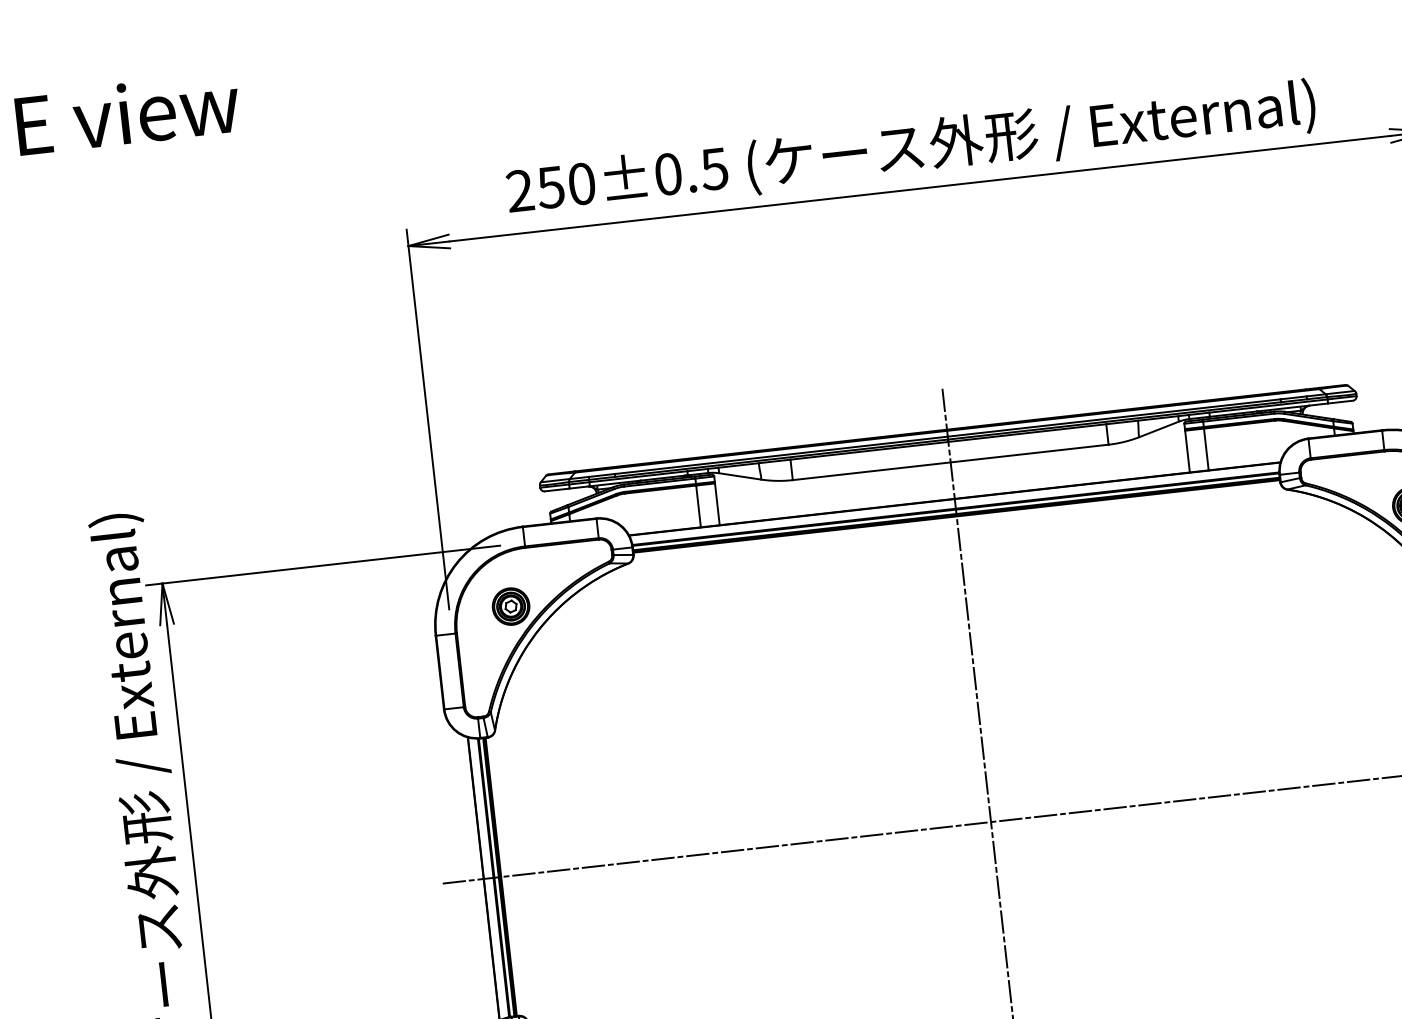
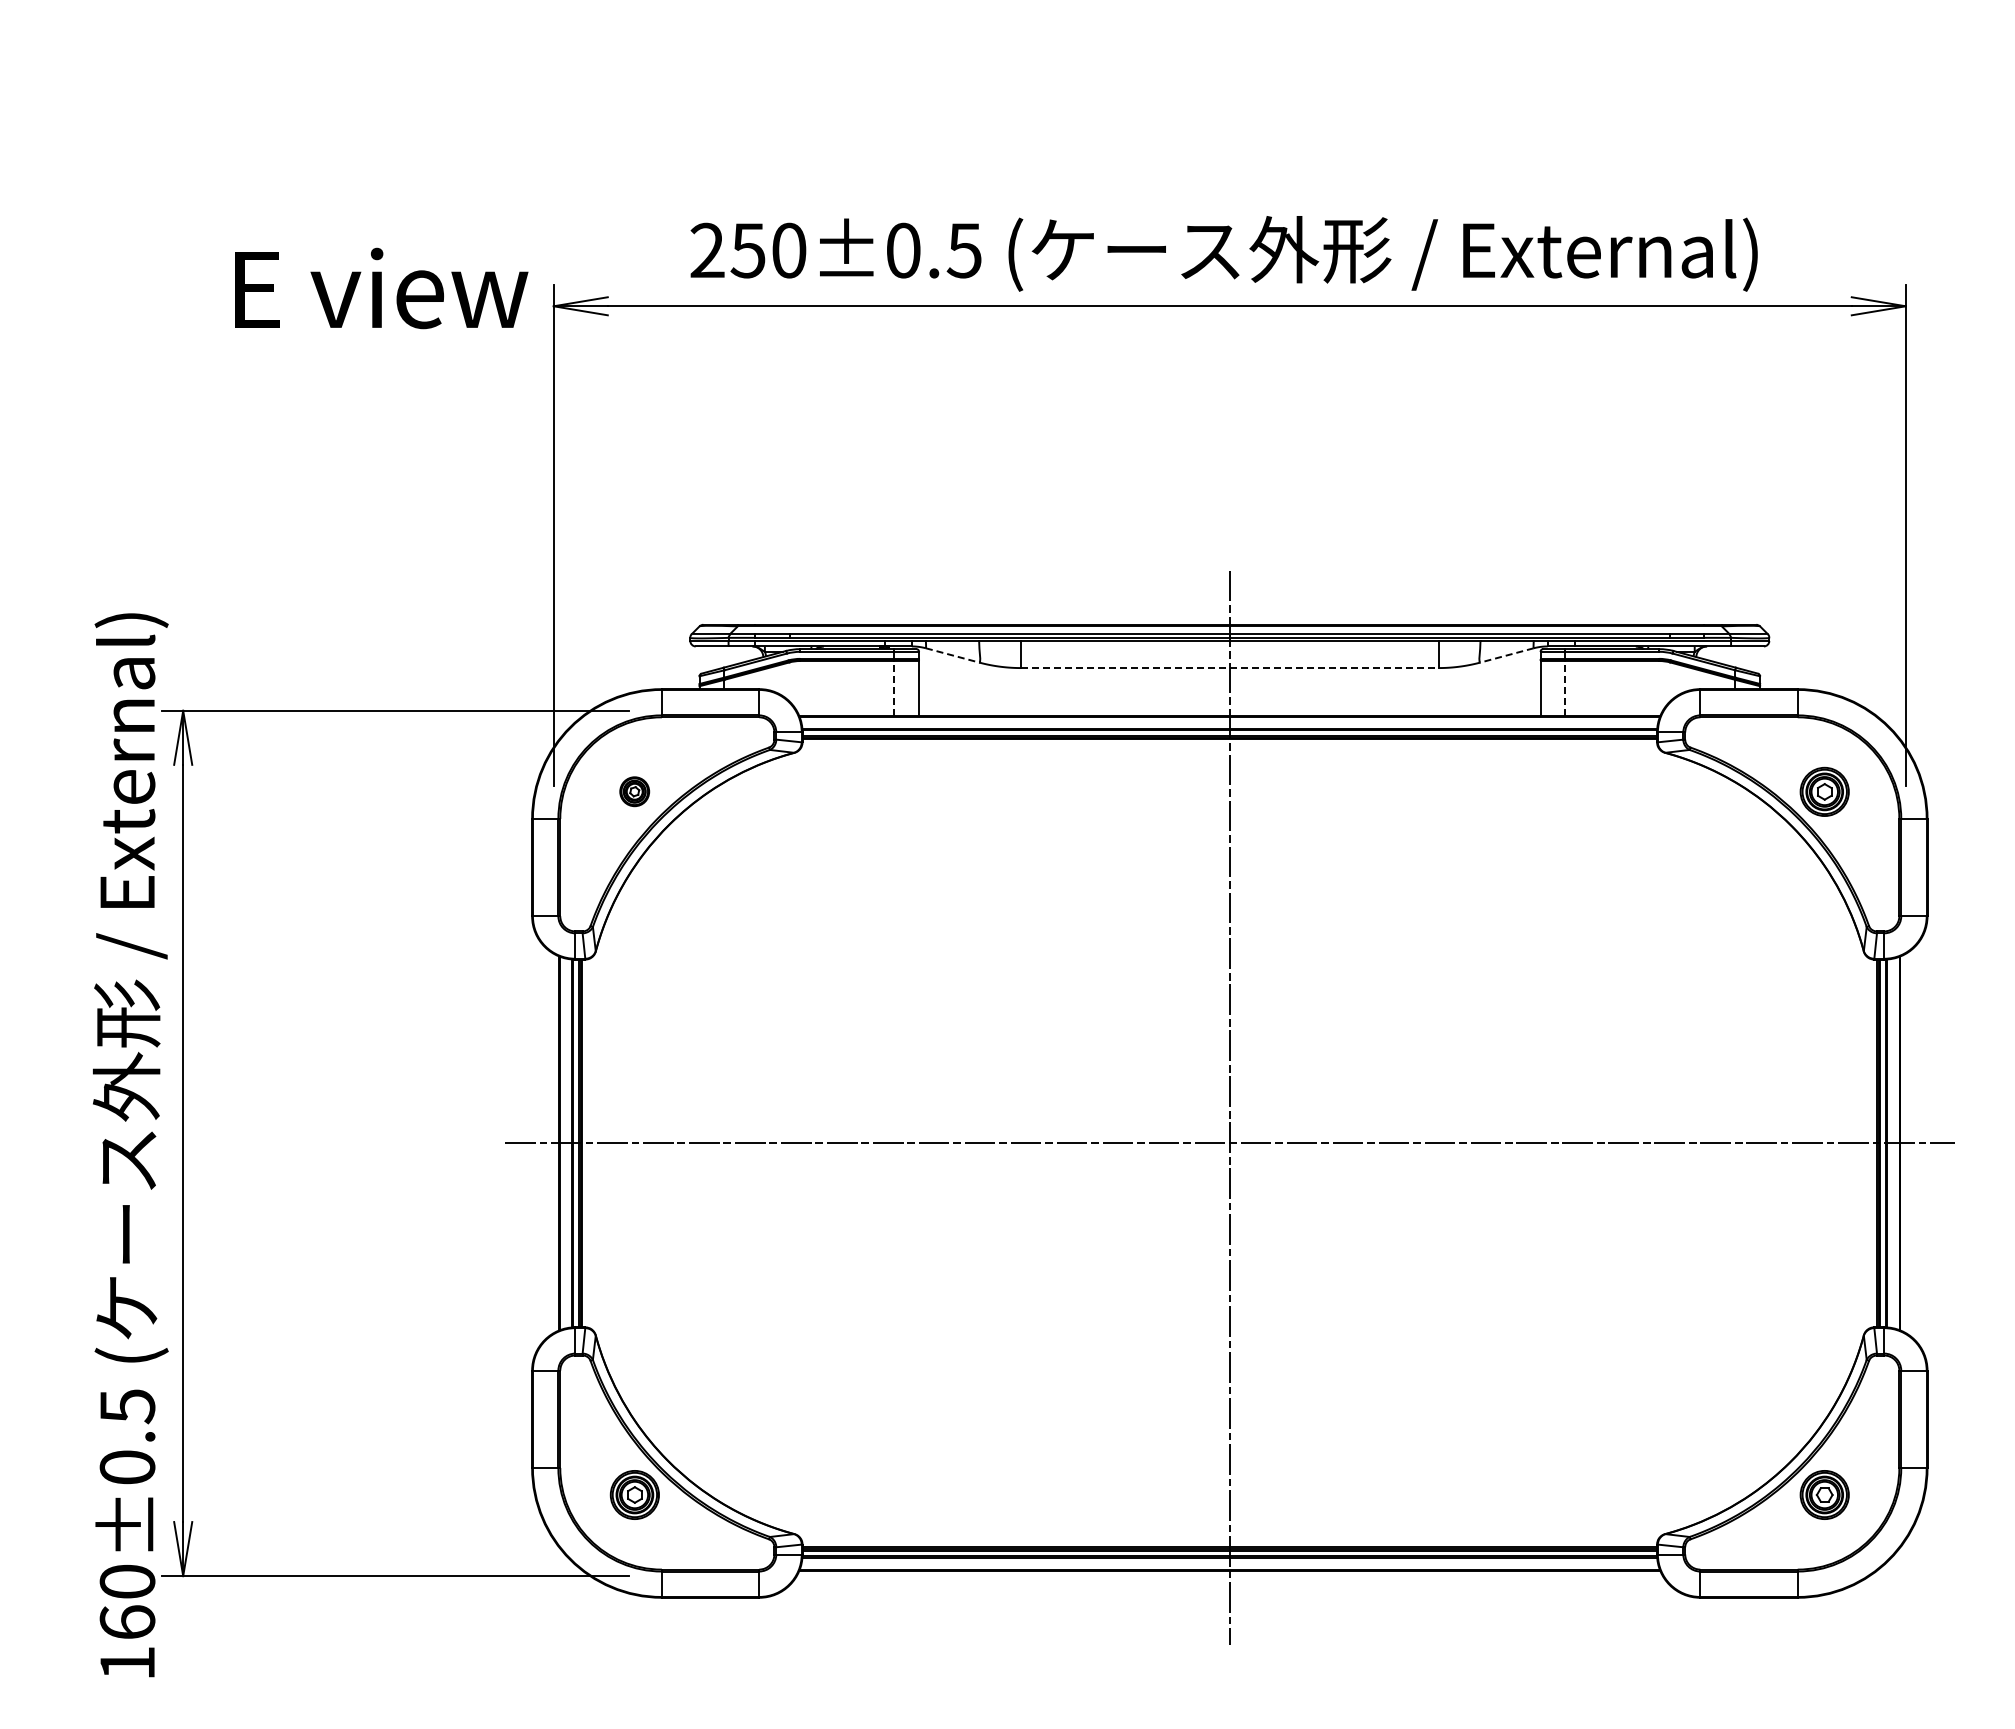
text: (127, 113) -> (381, 288), moved
line: (1159, 429) -> (1507, 655), solid -> dashed
line: (1206, 449) -> (1565, 688), solid -> dashed
line: (950, 462) -> (1229, 668), solid -> dashed
line: (739, 476) -> (952, 655), solid -> dashed
line: (698, 506) -> (894, 688), solid -> dashed
part: (510, 606) -> (634, 791), size x0.6

